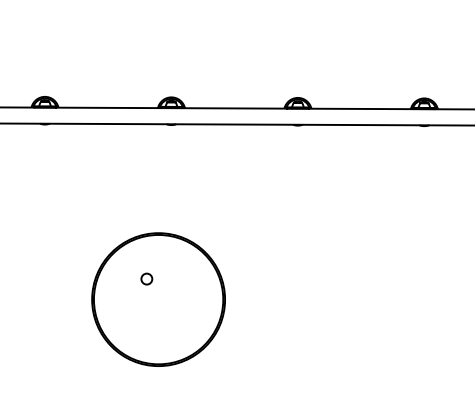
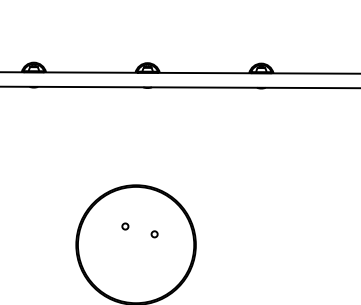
circle: (146, 278) -> (125, 226), size x0.62
circle: (179, 287) -> (154, 234), added

